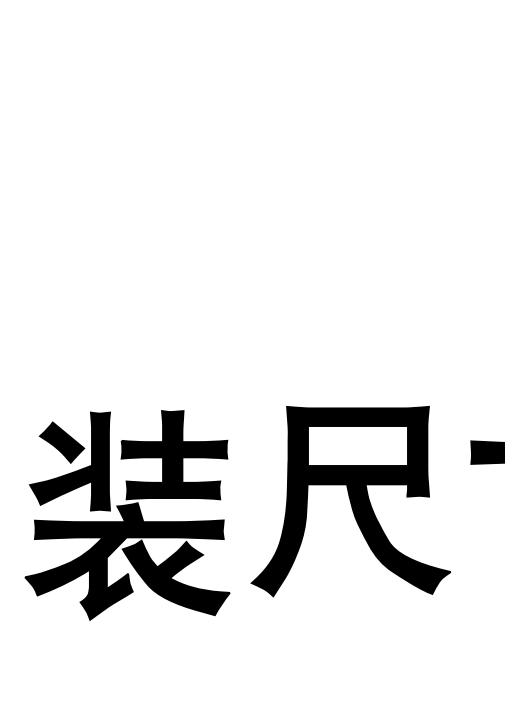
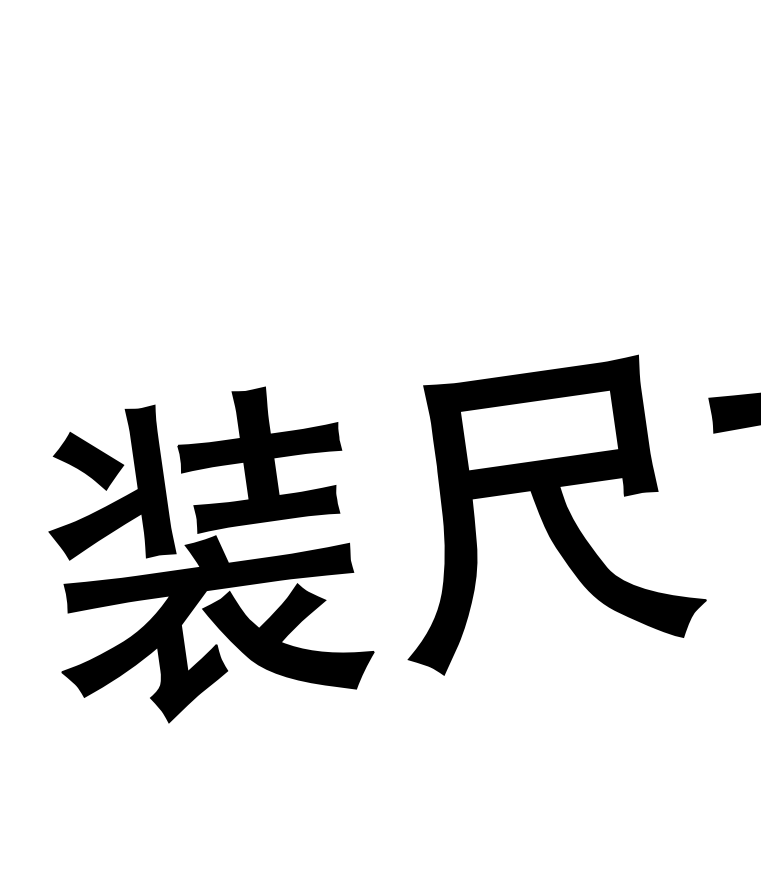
part: (127, 515) -> (202, 557), moved

